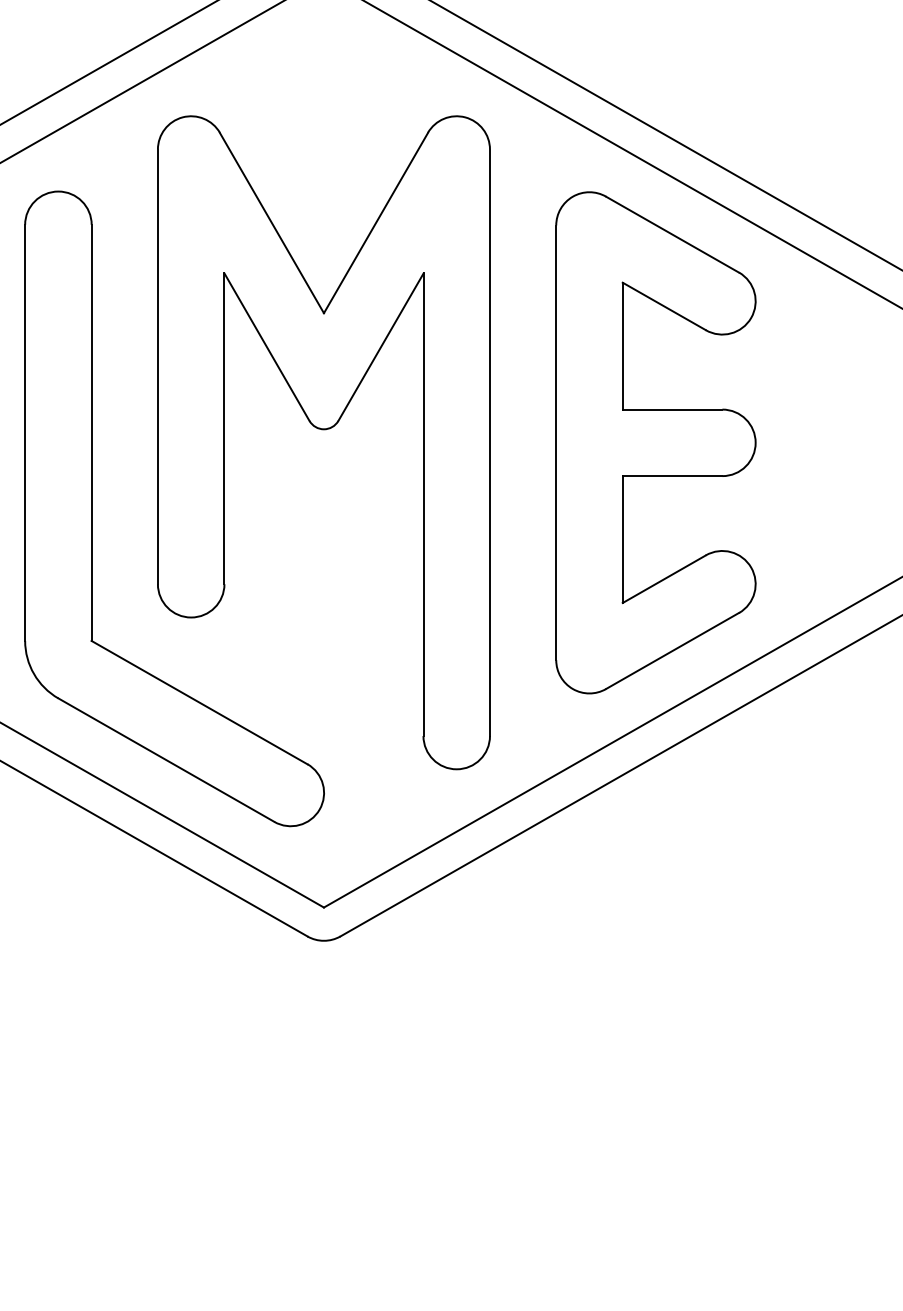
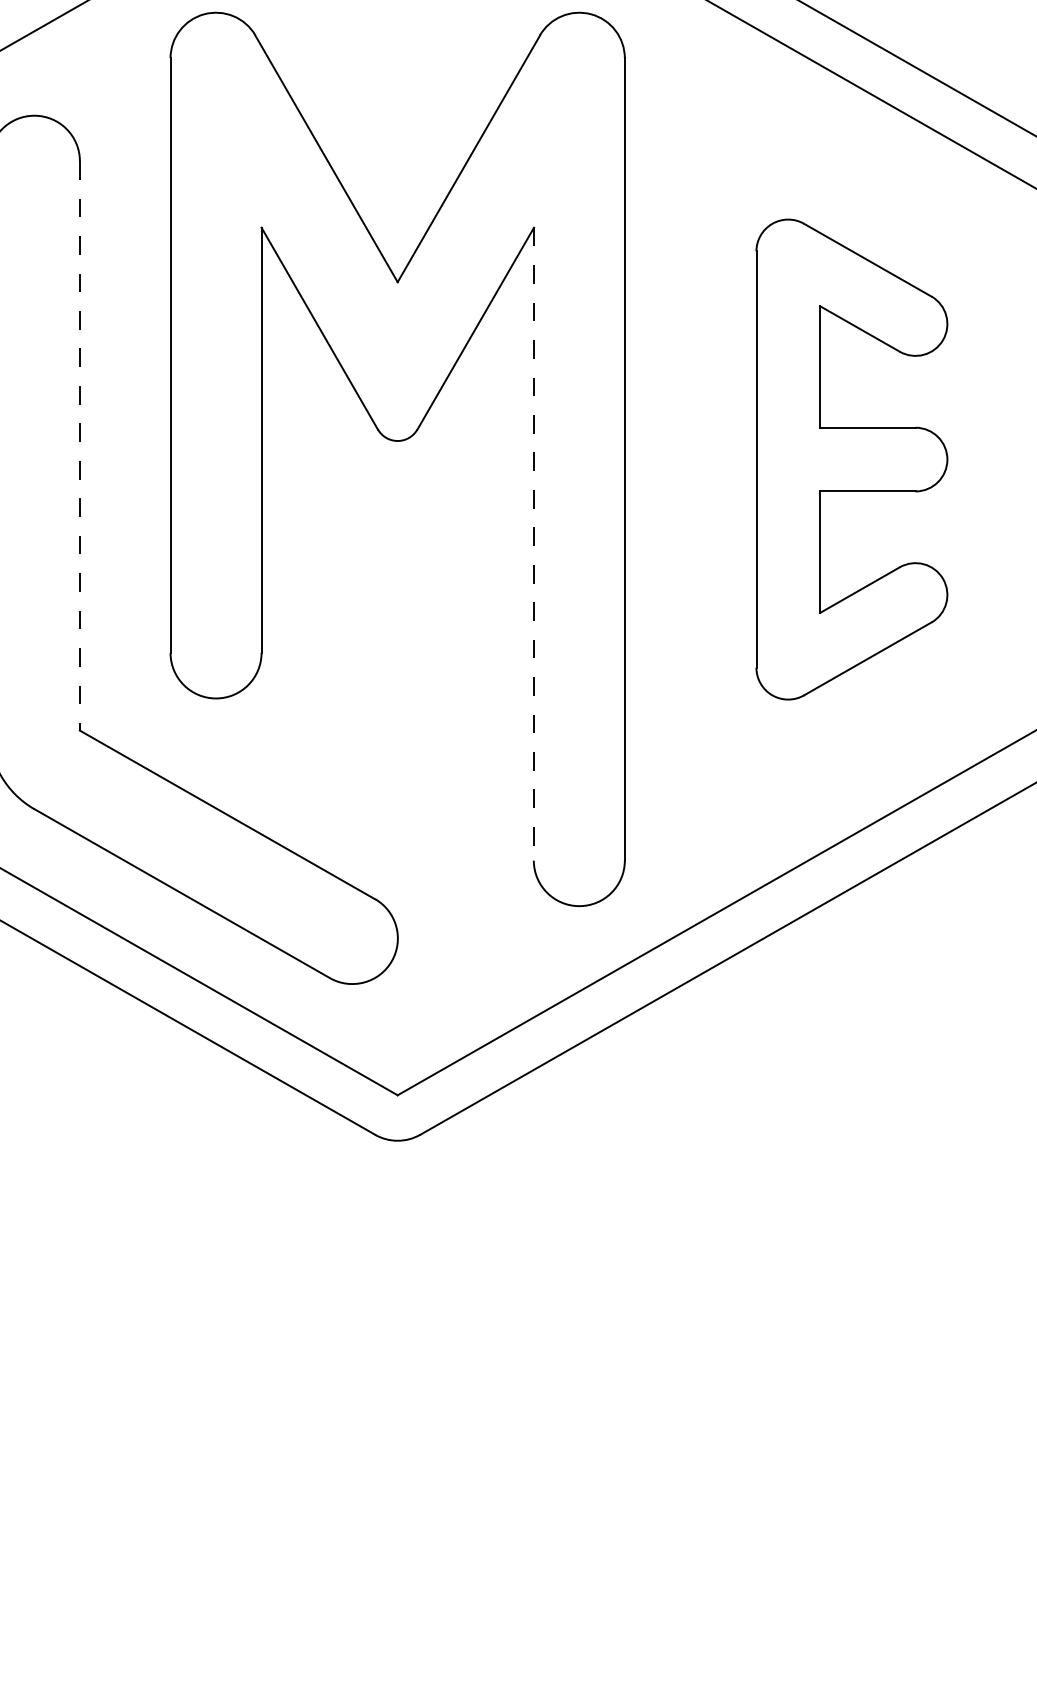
line: (91, 433) -> (79, 446), solid -> dashed
part: (655, 442) -> (851, 459), size x0.7
line: (423, 505) -> (533, 545), solid -> dashed

